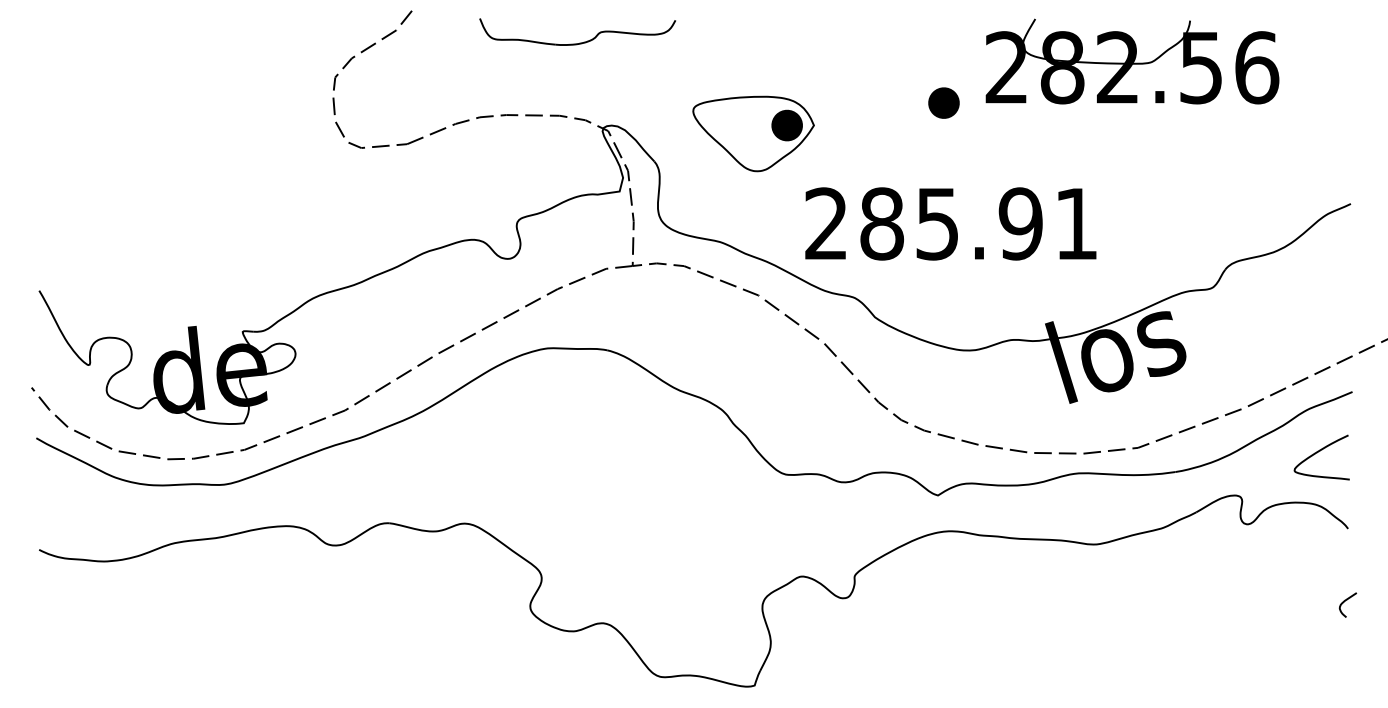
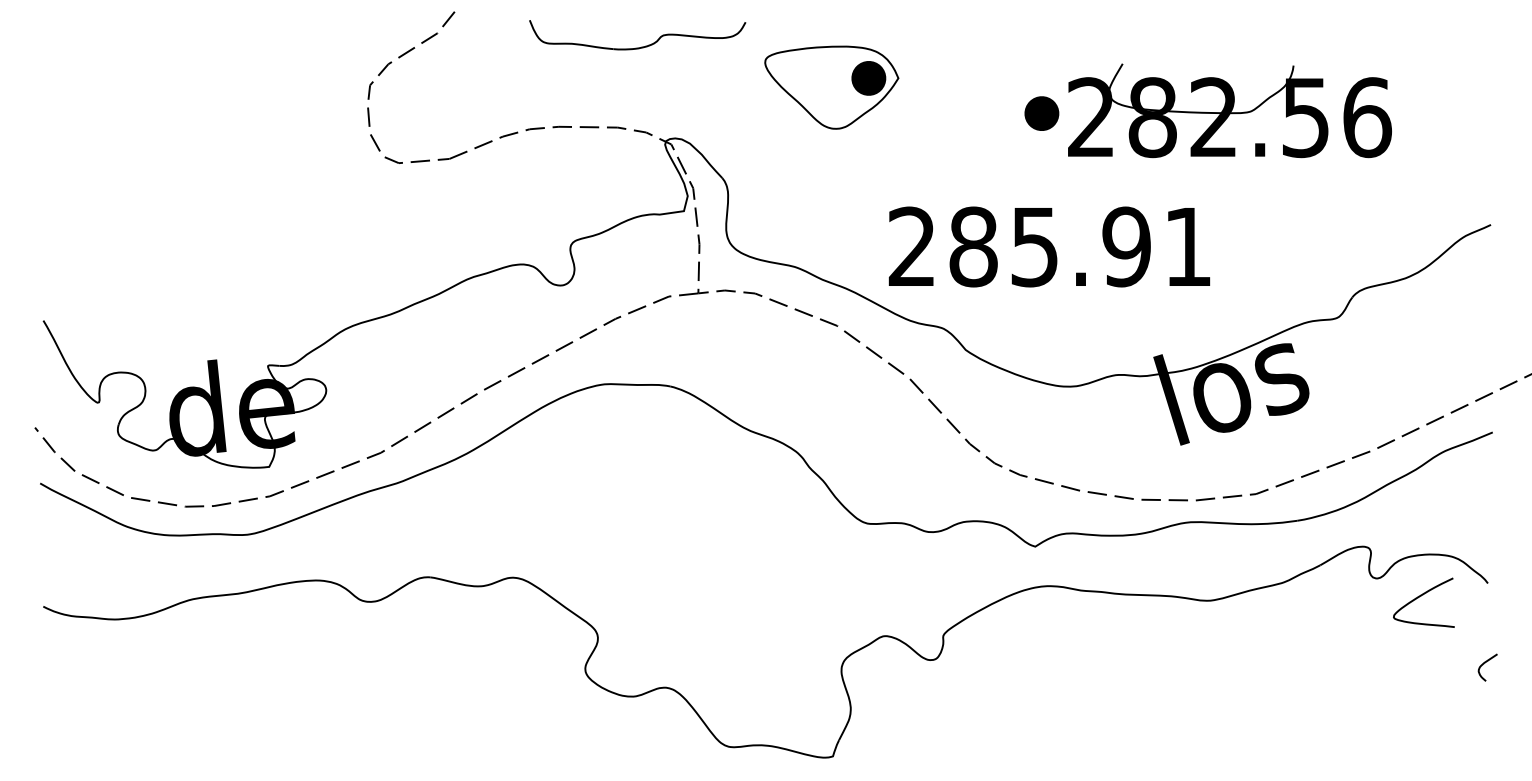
part: (1132, 61) -> (1229, 110), moved
part: (753, 133) -> (831, 87), moved
curve: (1319, 451) -> (1421, 596), moved

